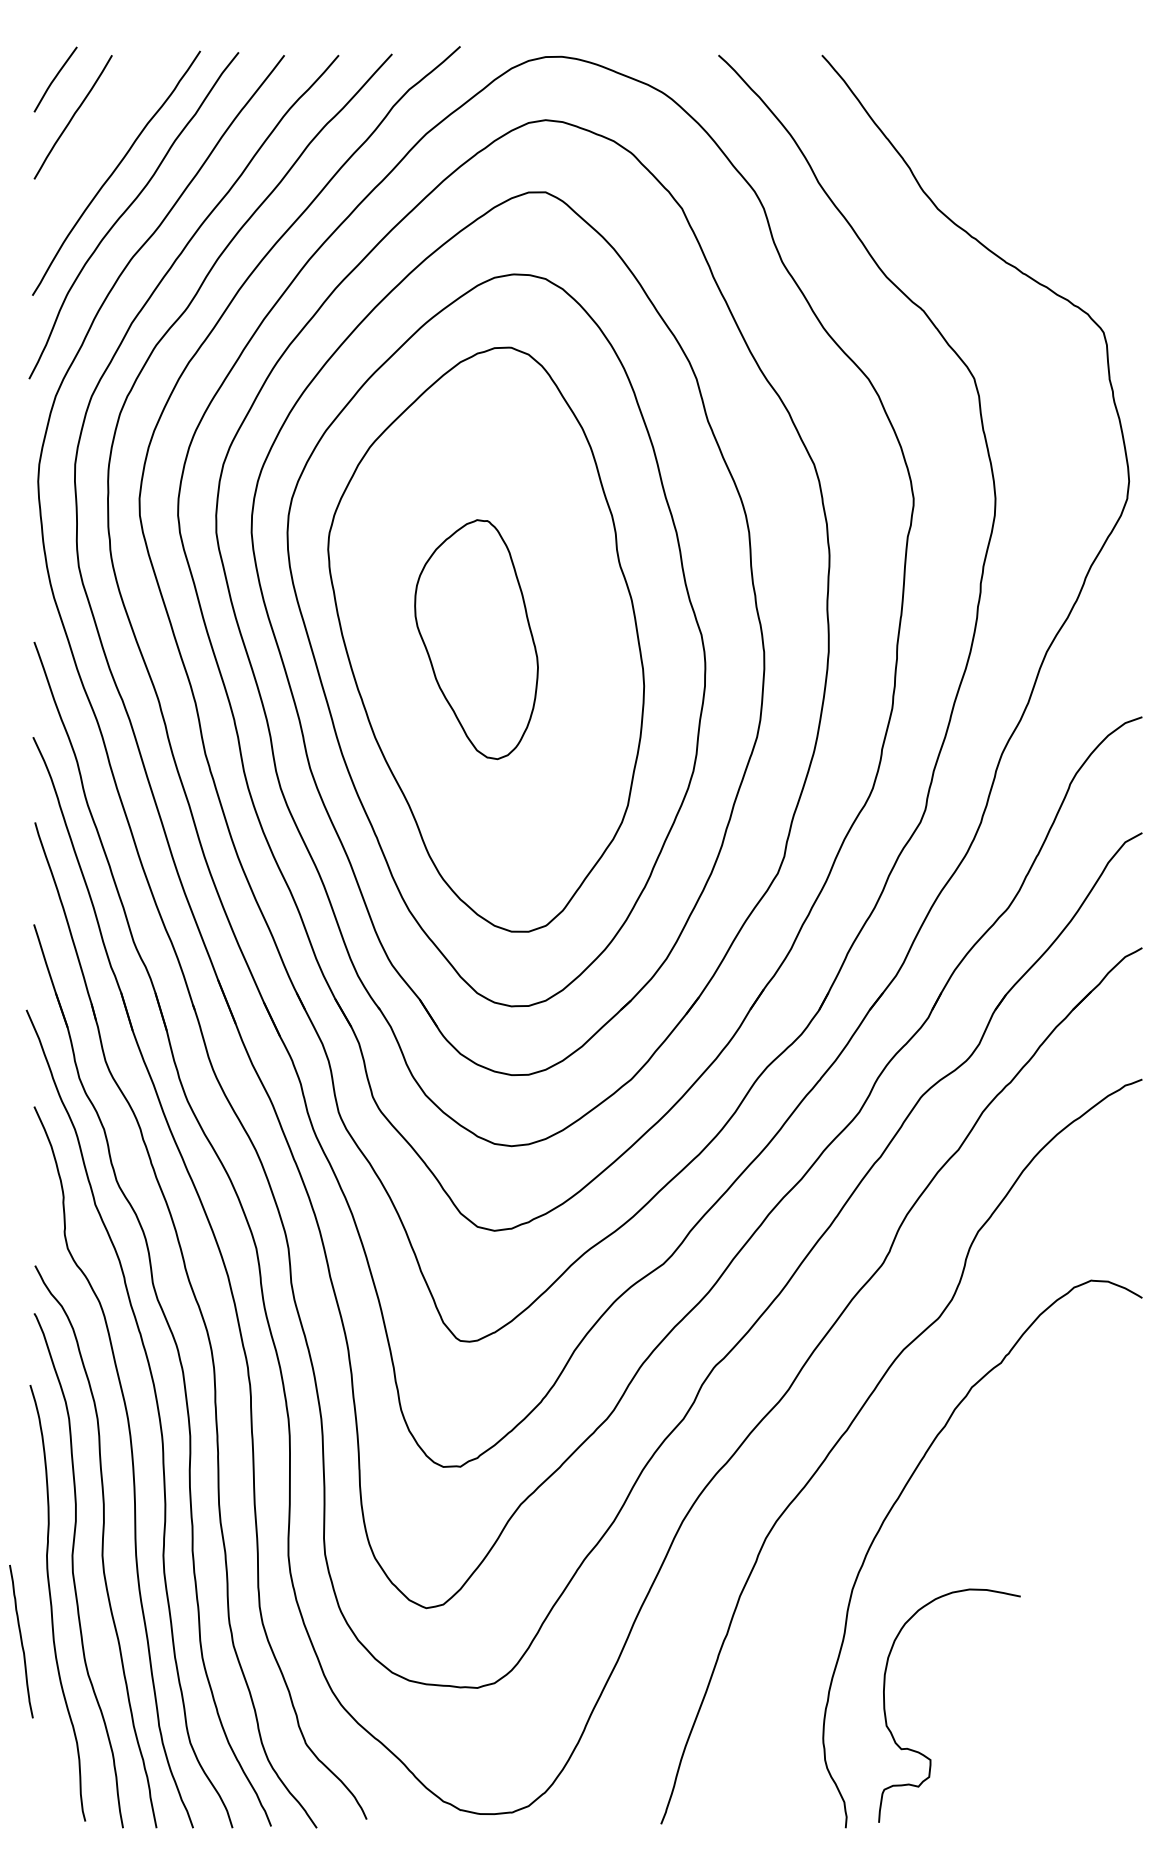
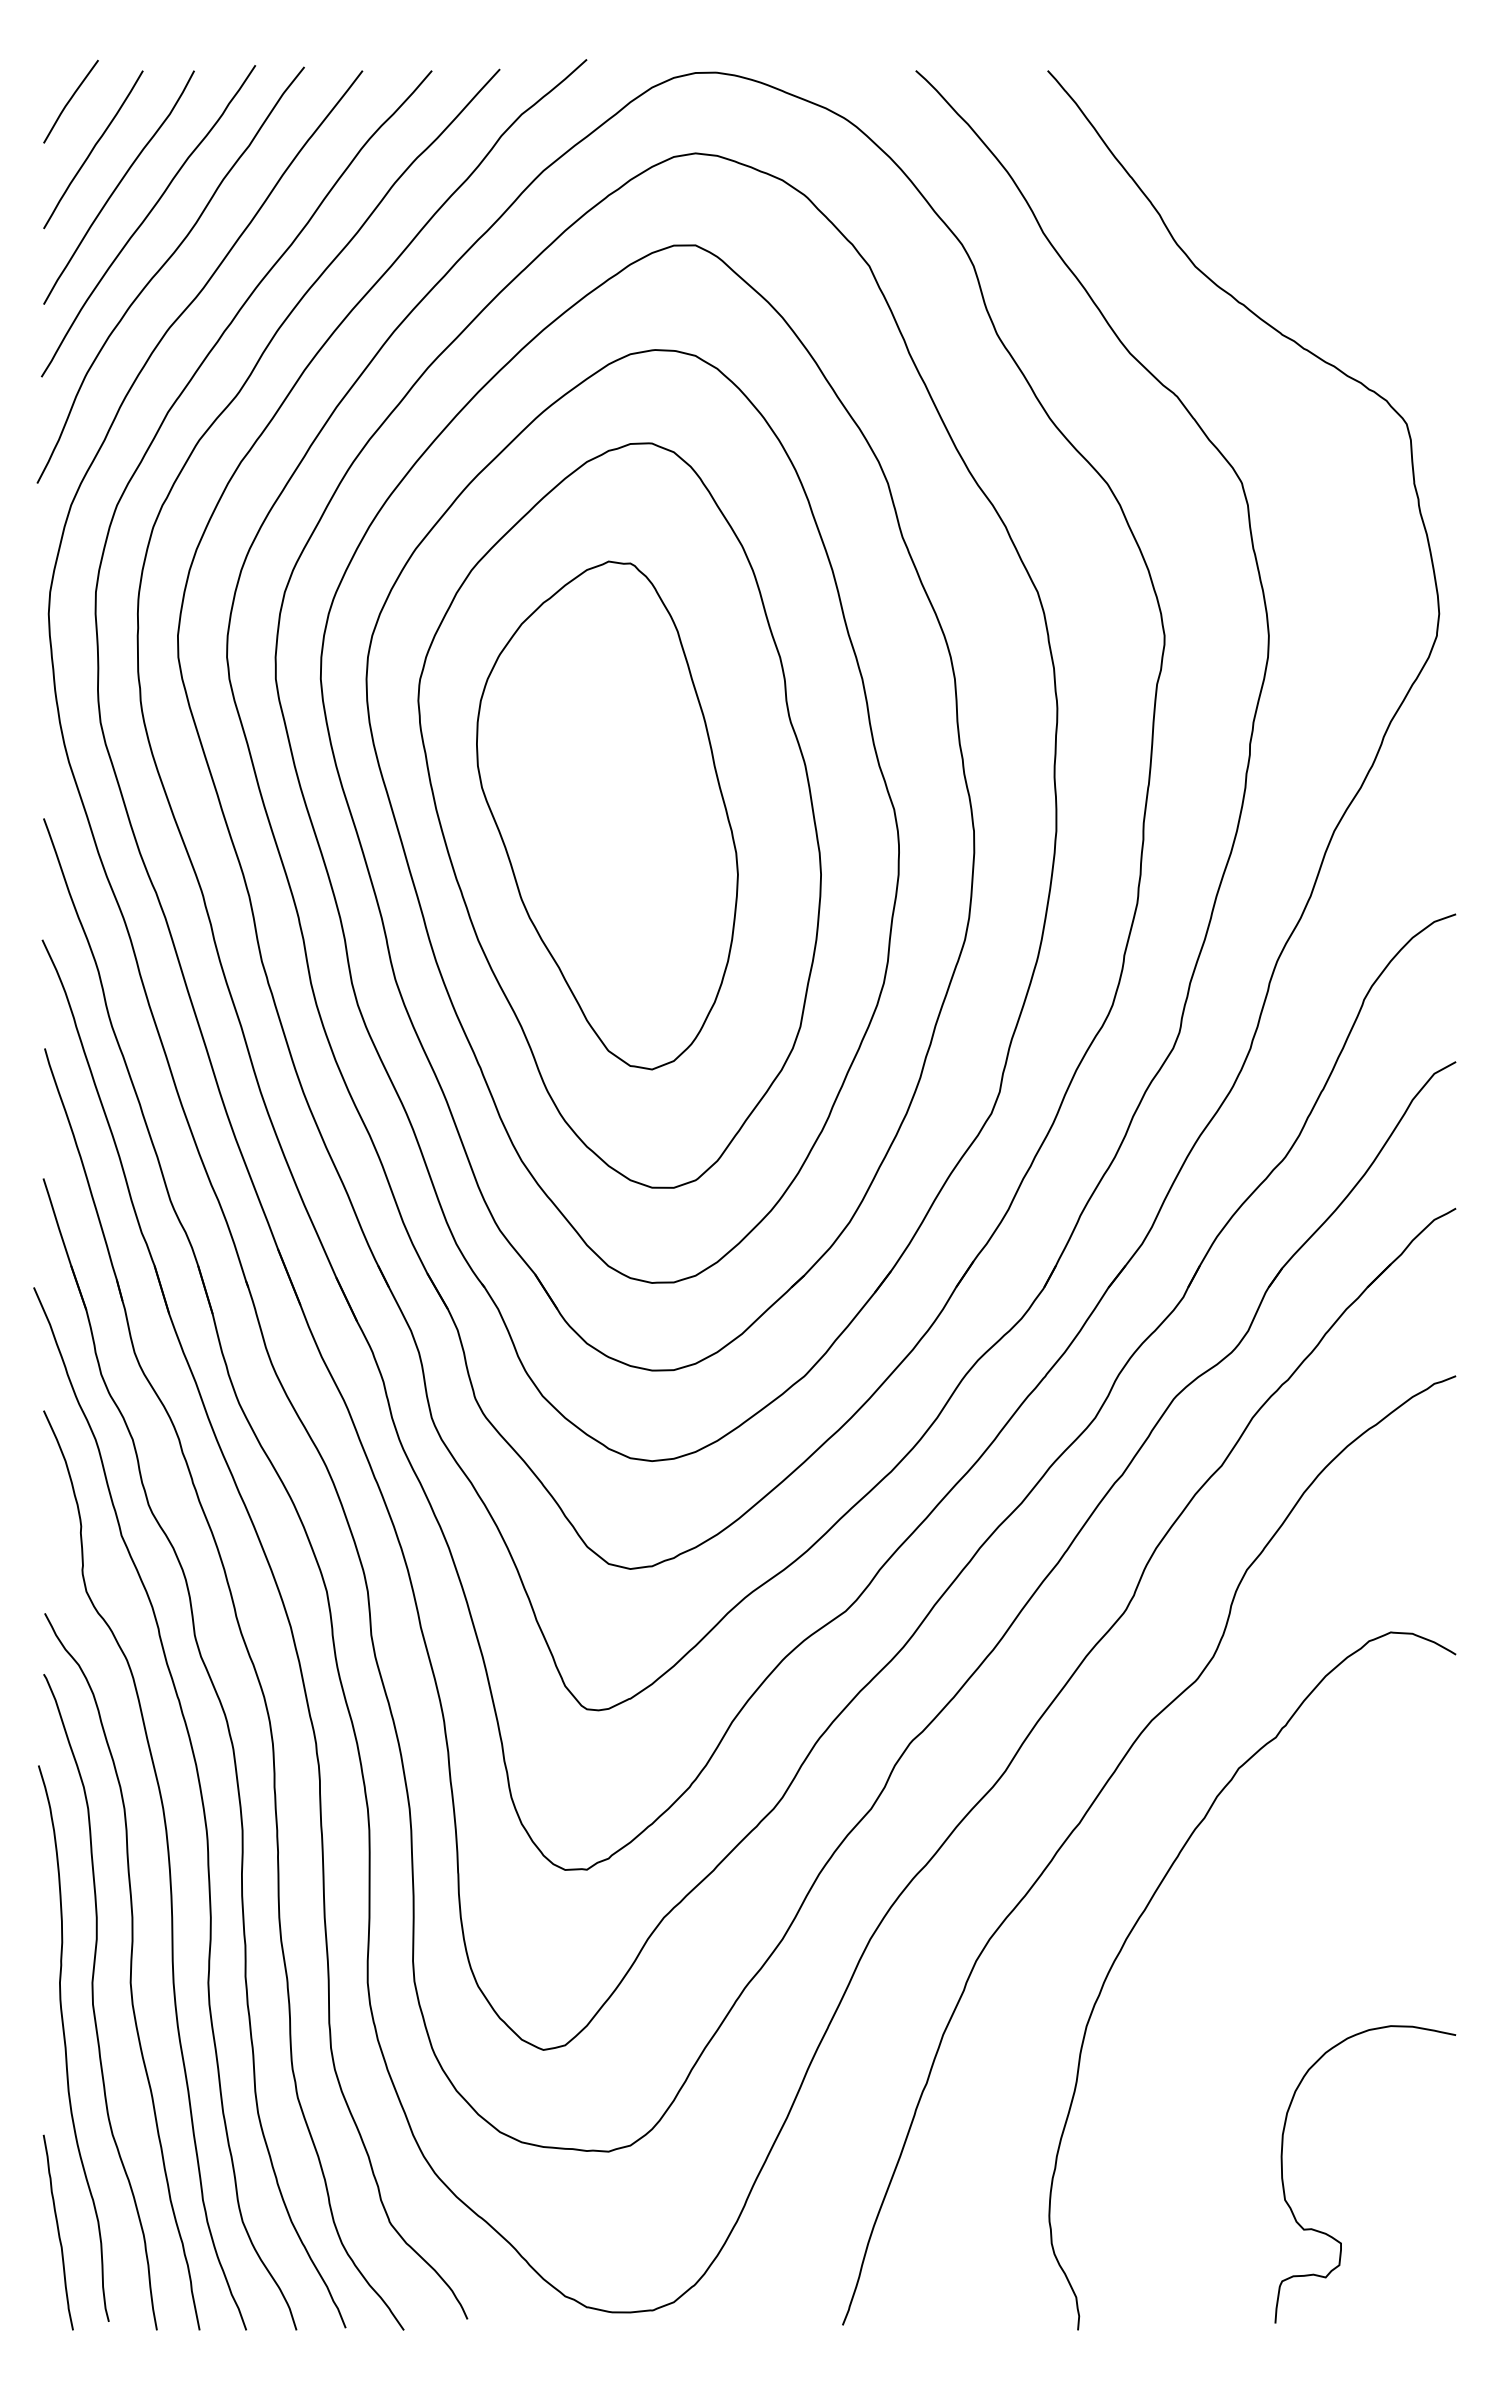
curve: (92, 146) -> (118, 186), added
part: (476, 639) -> (607, 815), size x1.67
curve: (20, 1641) -> (57, 2232), moved
curve: (921, 1752) -> (1329, 2234), moved

